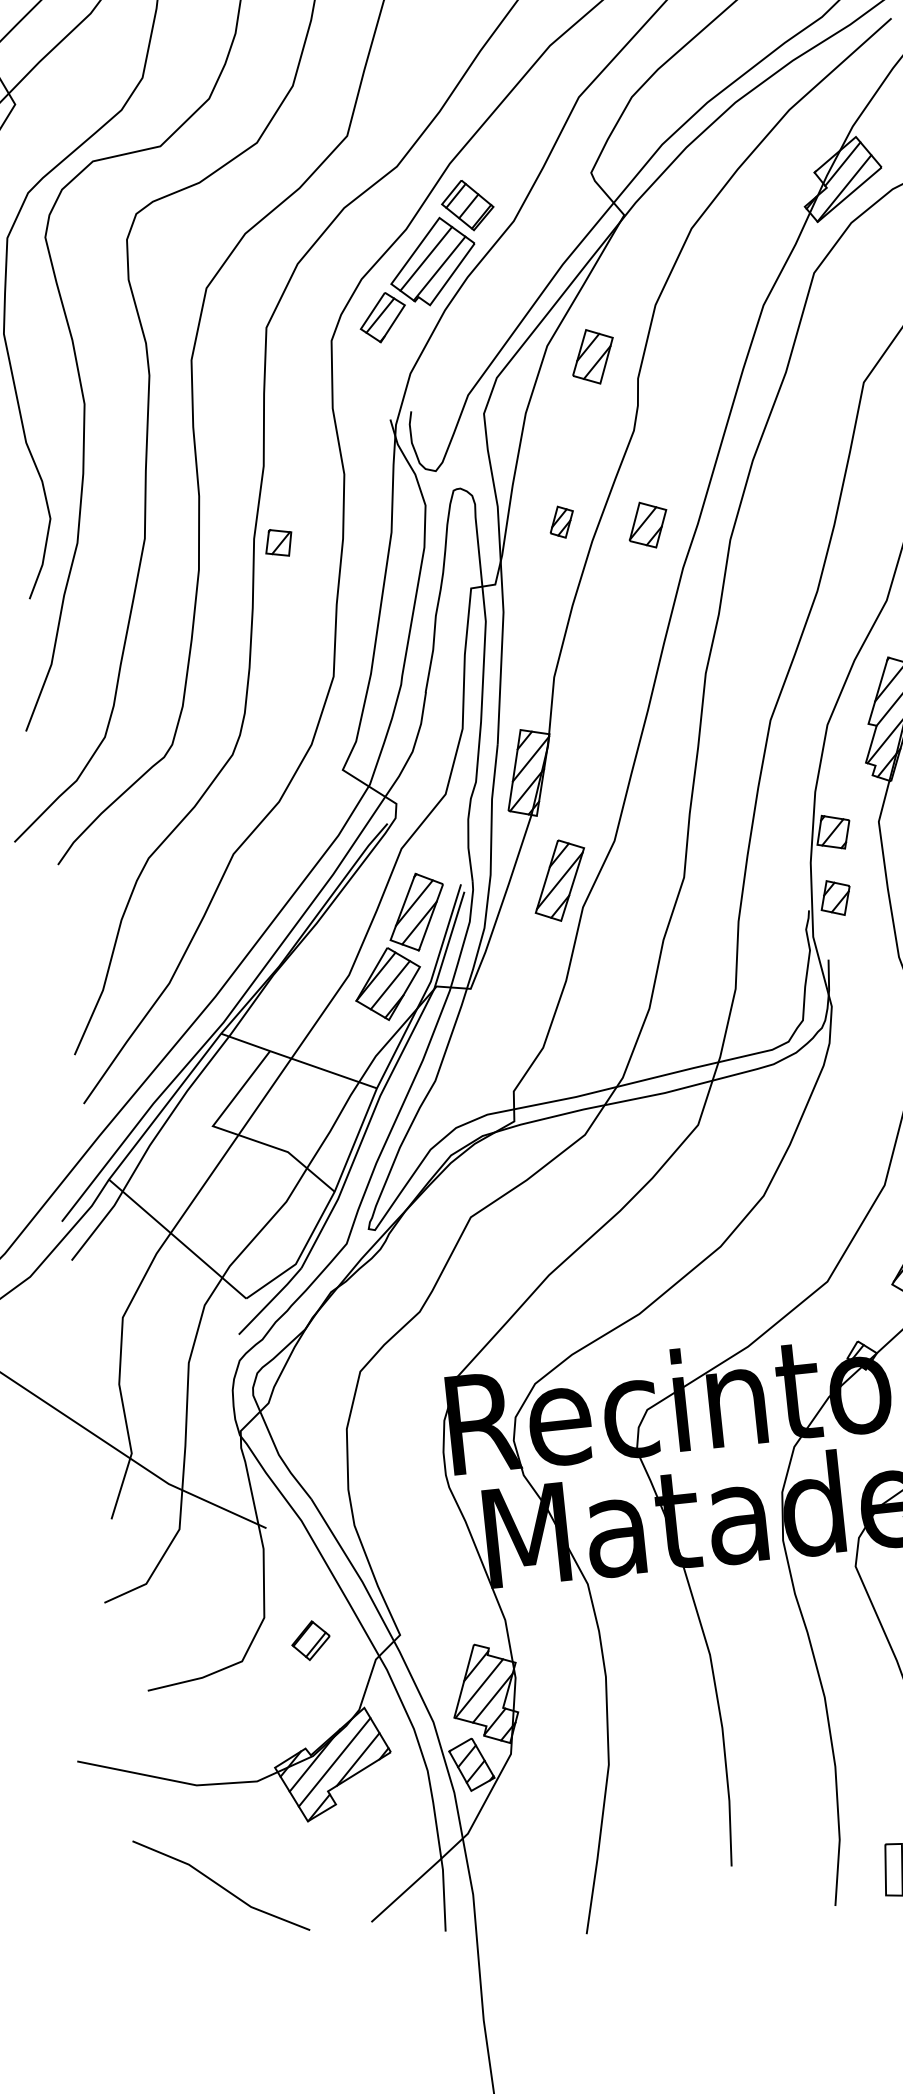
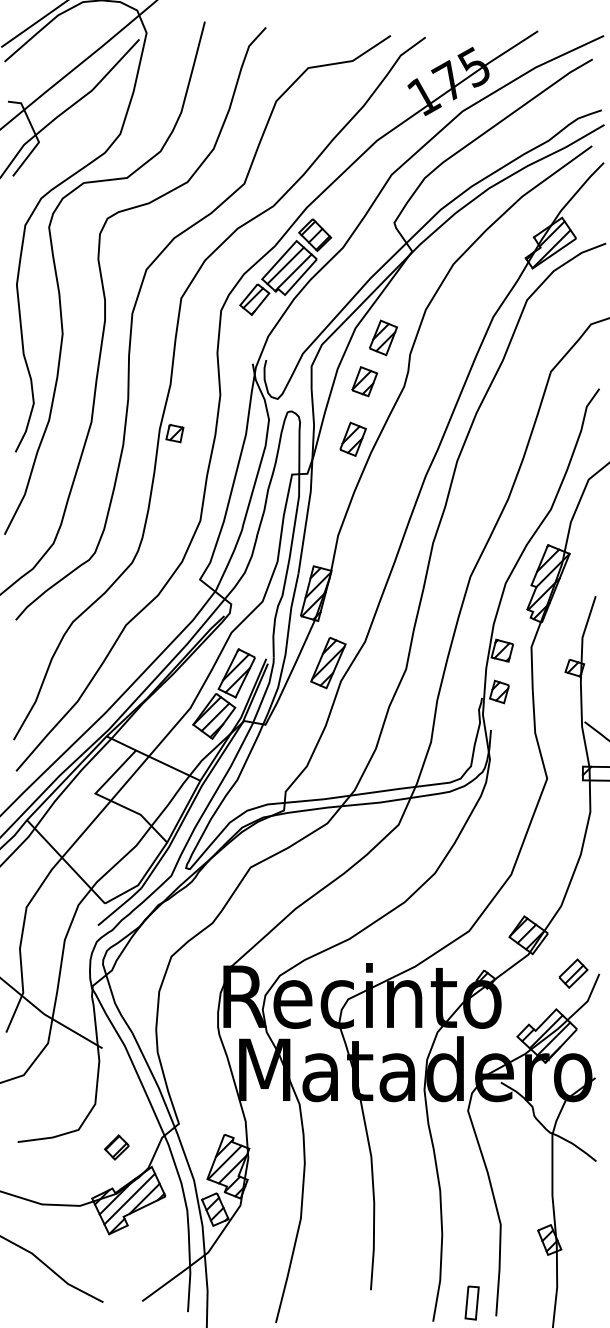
part: (560, 521) -> (352, 438), size x1.67
part: (647, 524) -> (364, 381), moved
part: (310, 1640) -> (116, 1147), moved

